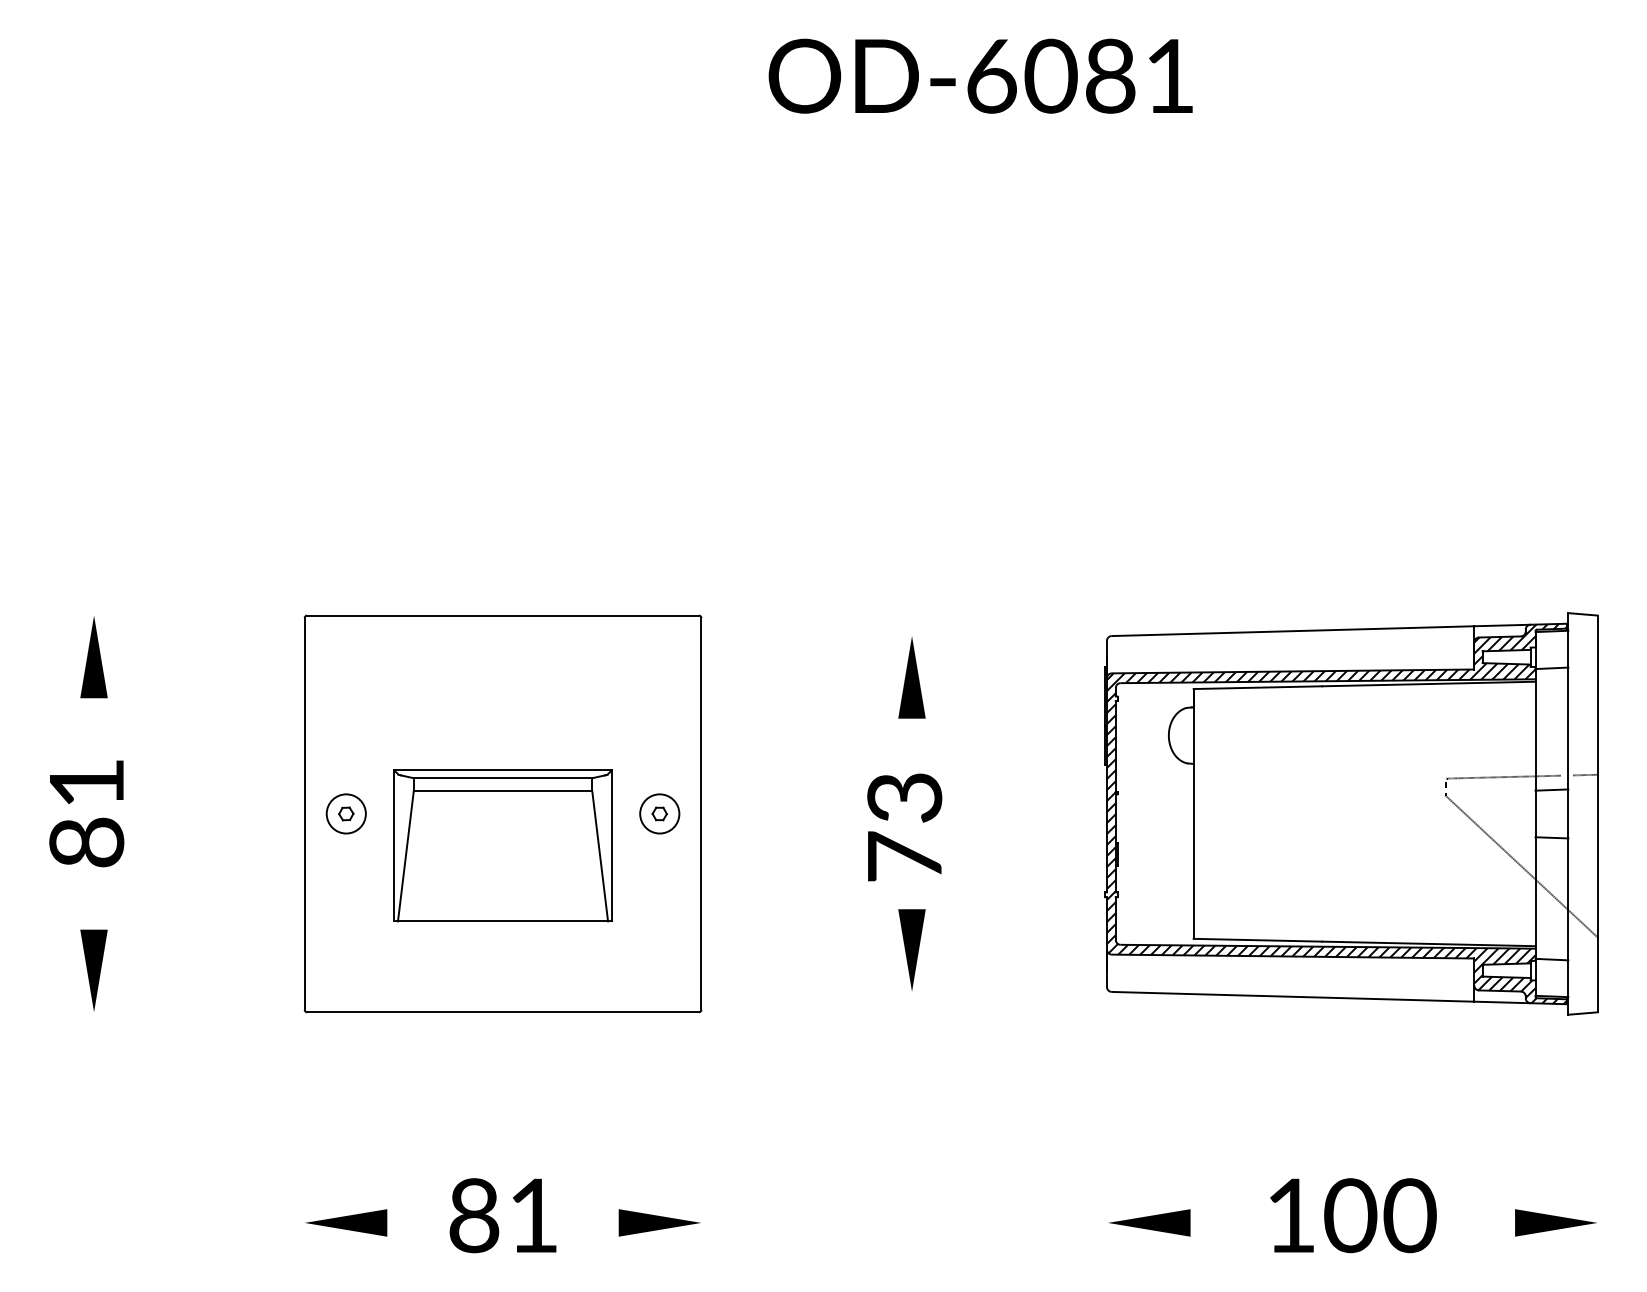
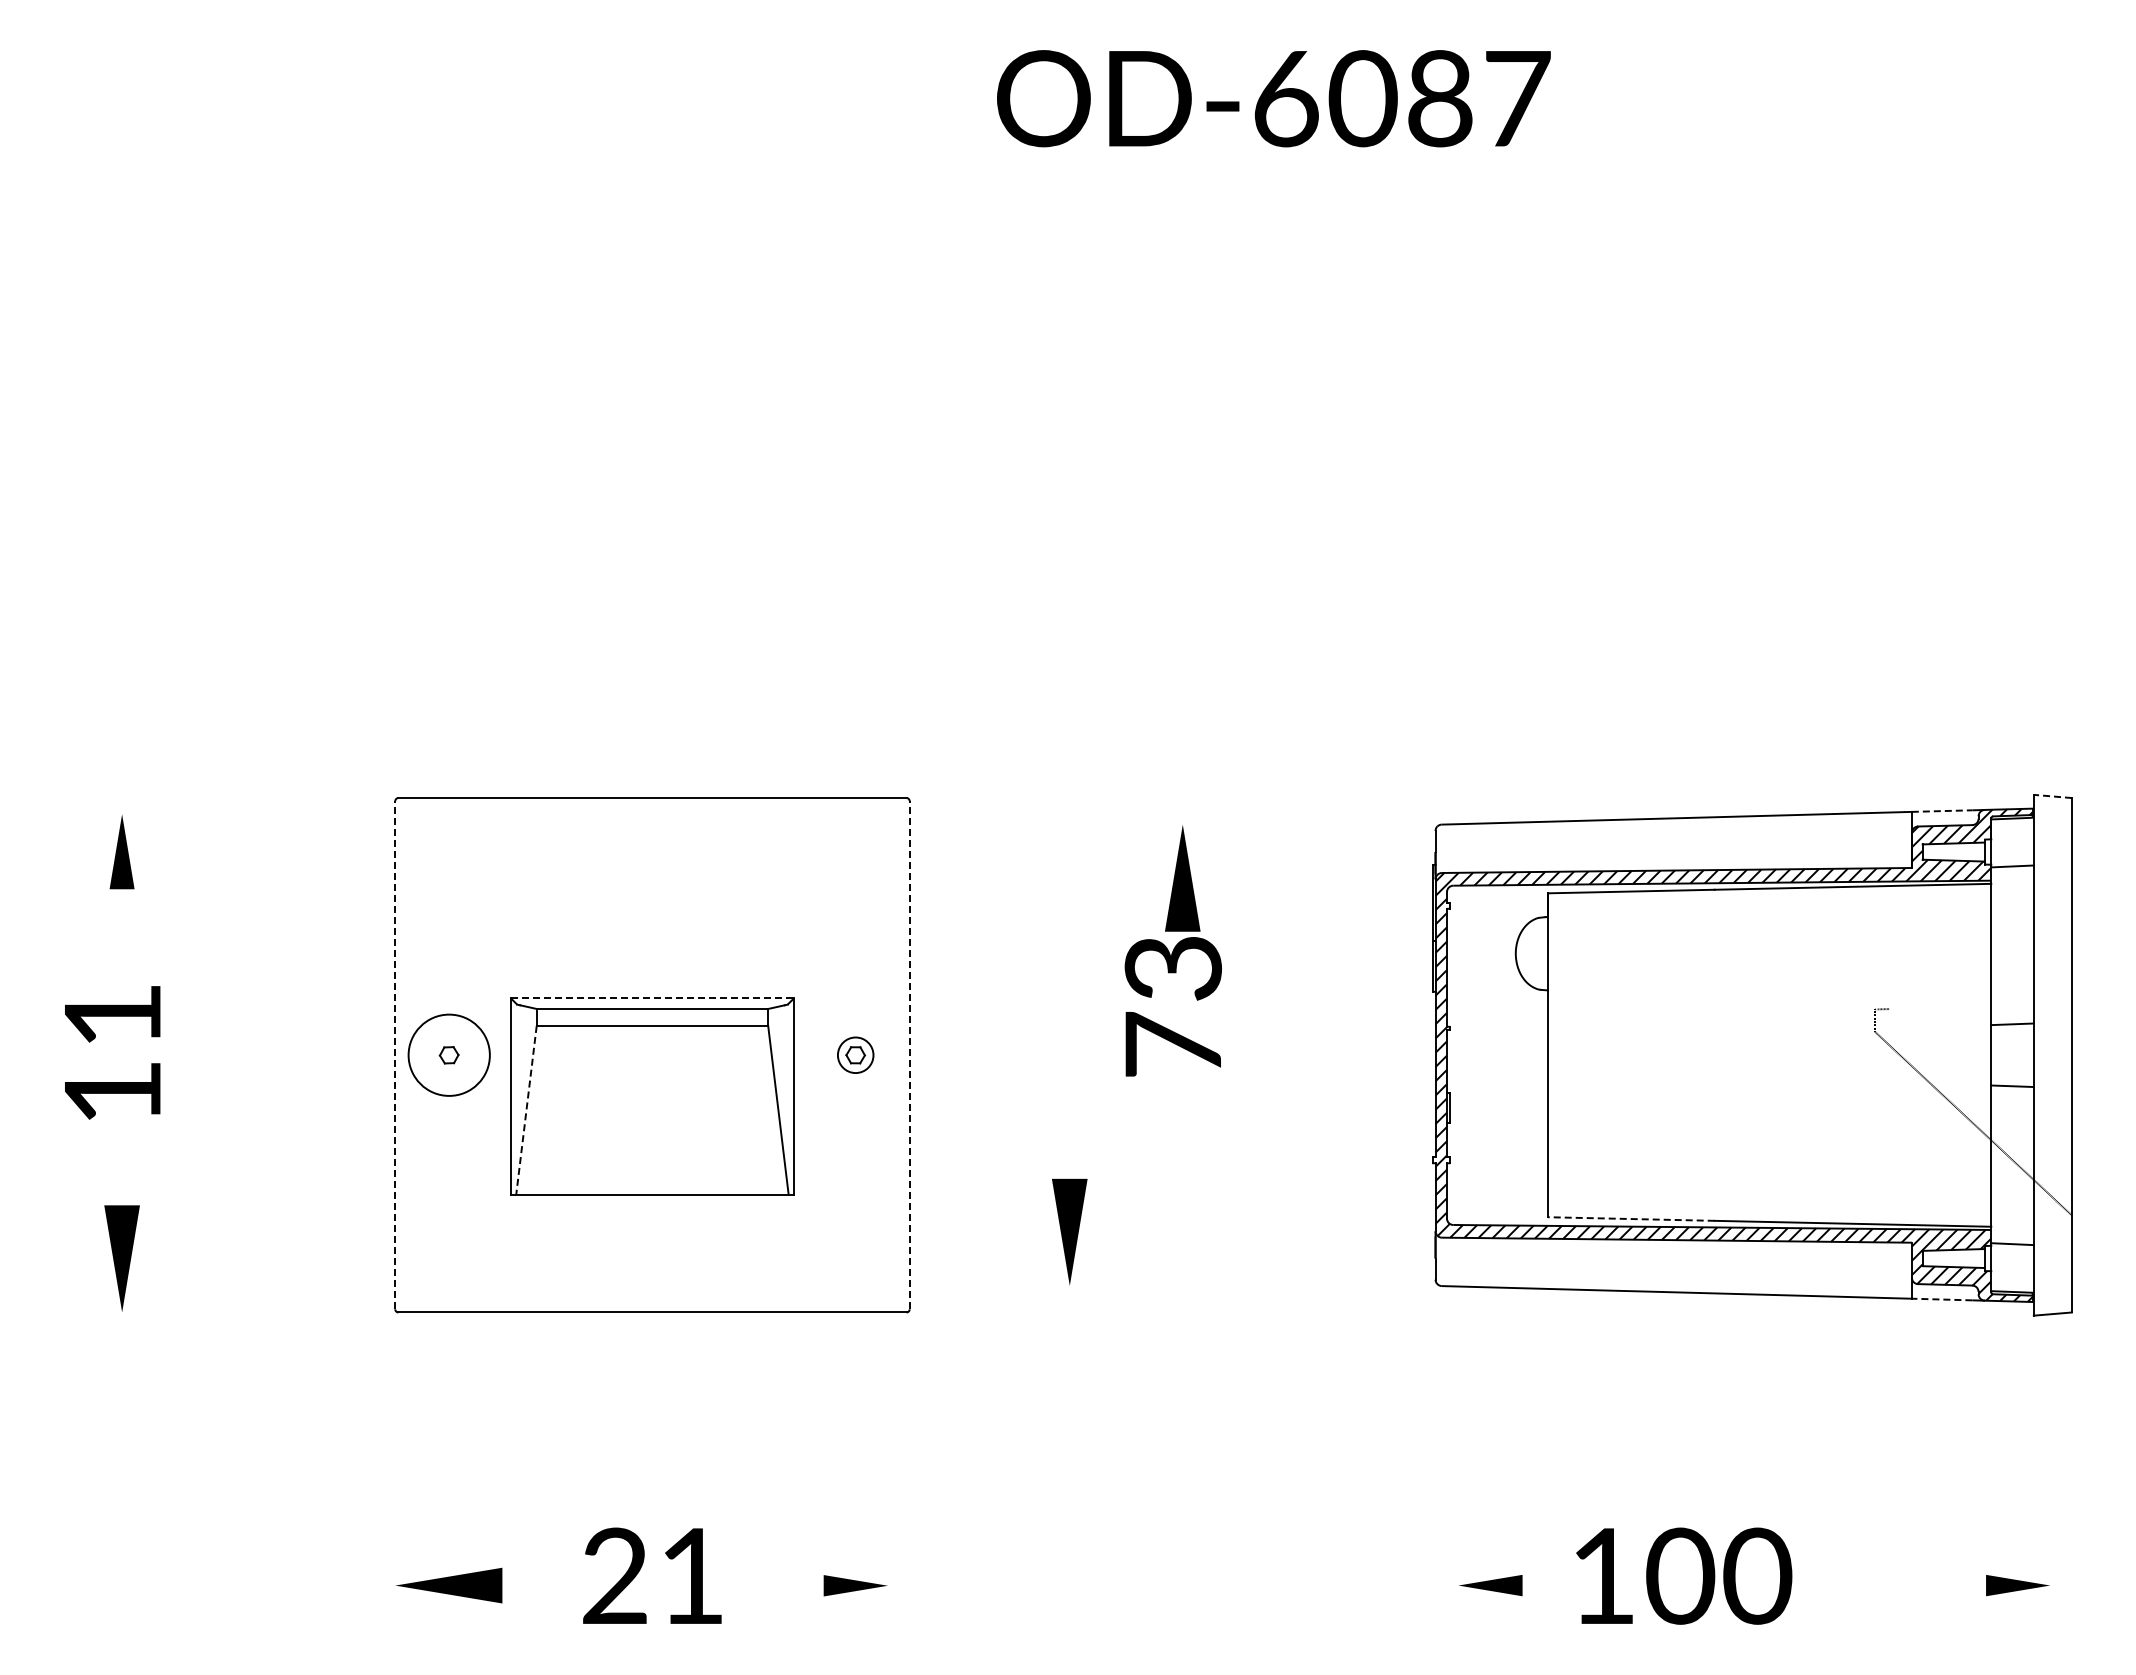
text: (1170, 76) -> (1518, 98), OD-6081 -> OD-6087
line: (1582, 614) -> (2052, 796), solid -> dashed
line: (1497, 625) -> (1942, 811), solid -> dashed
part: (93, 656) -> (121, 851), size x0.7
line: (503, 770) -> (652, 998), solid -> dashed
line: (1585, 774) -> (2055, 1004), removed
line: (1508, 777) -> (1956, 1007), removed
line: (304, 813) -> (395, 1054), solid -> dashed
circle: (345, 813) -> (448, 1054), size x1.6
circle: (659, 813) -> (855, 1054), size x0.7
line: (701, 813) -> (909, 1054), solid -> dashed
text: (904, 827) -> (1172, 1006), moved
text: (86, 842) -> (112, 1092), 81 -> 11
line: (405, 856) -> (526, 1110), solid -> dashed
line: (1257, 940) -> (1630, 1219), solid -> dashed
part: (911, 949) -> (1069, 1231), moved
line: (1497, 1002) -> (1941, 1299), solid -> dashed
text: (474, 1215) -> (615, 1575), 81 -> 21
text: (1353, 1215) -> (1684, 1575), moved
part: (659, 1222) -> (855, 1585), size x0.6
part: (1149, 1222) -> (1490, 1585), size x0.6
part: (1555, 1222) -> (2017, 1585), size x0.6

